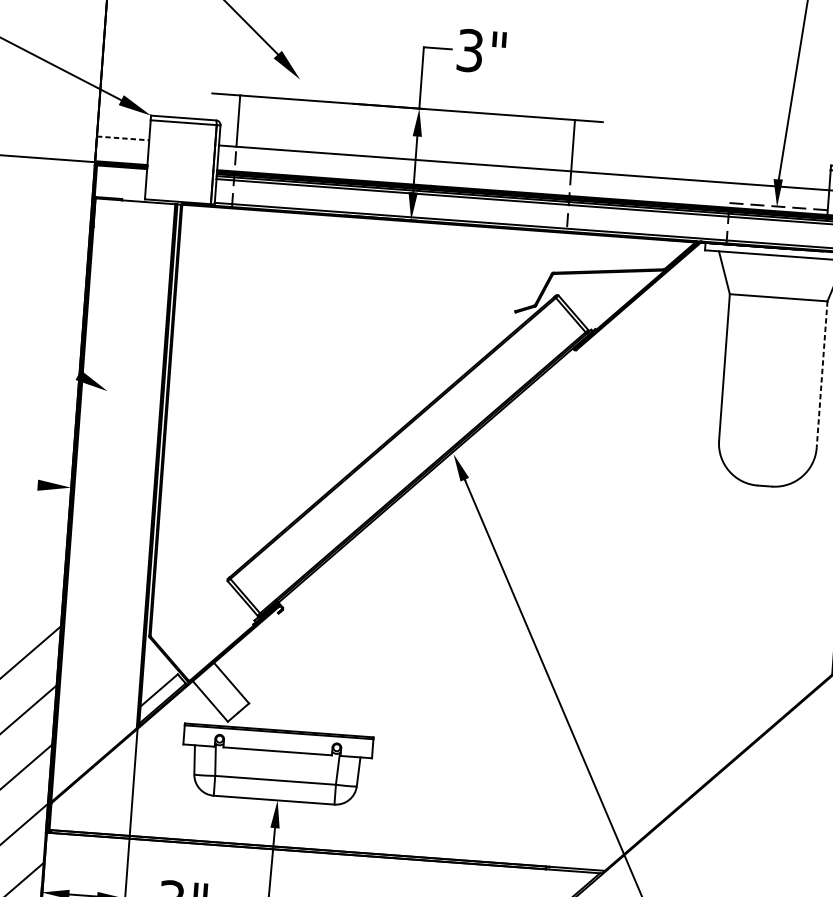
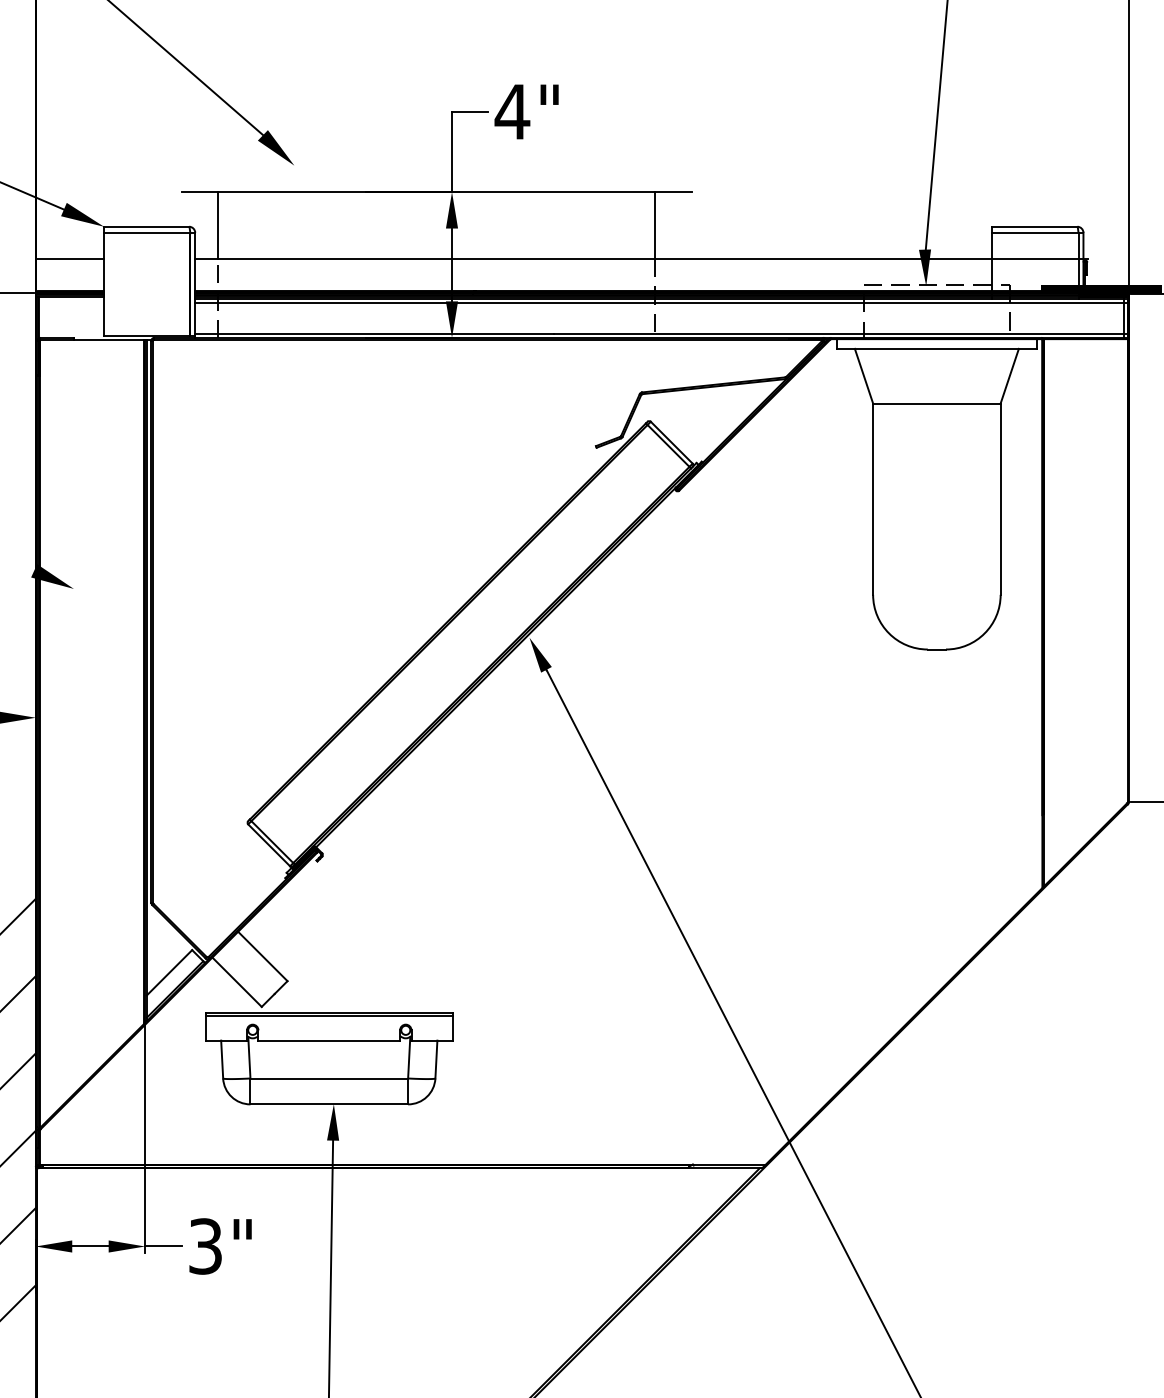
text: (470, 50) -> (512, 111), 3" -> 4"
line: (123, 138) -> (70, 259), dashed -> solid
line: (821, 374) -> (1000, 499), dashed -> solid

